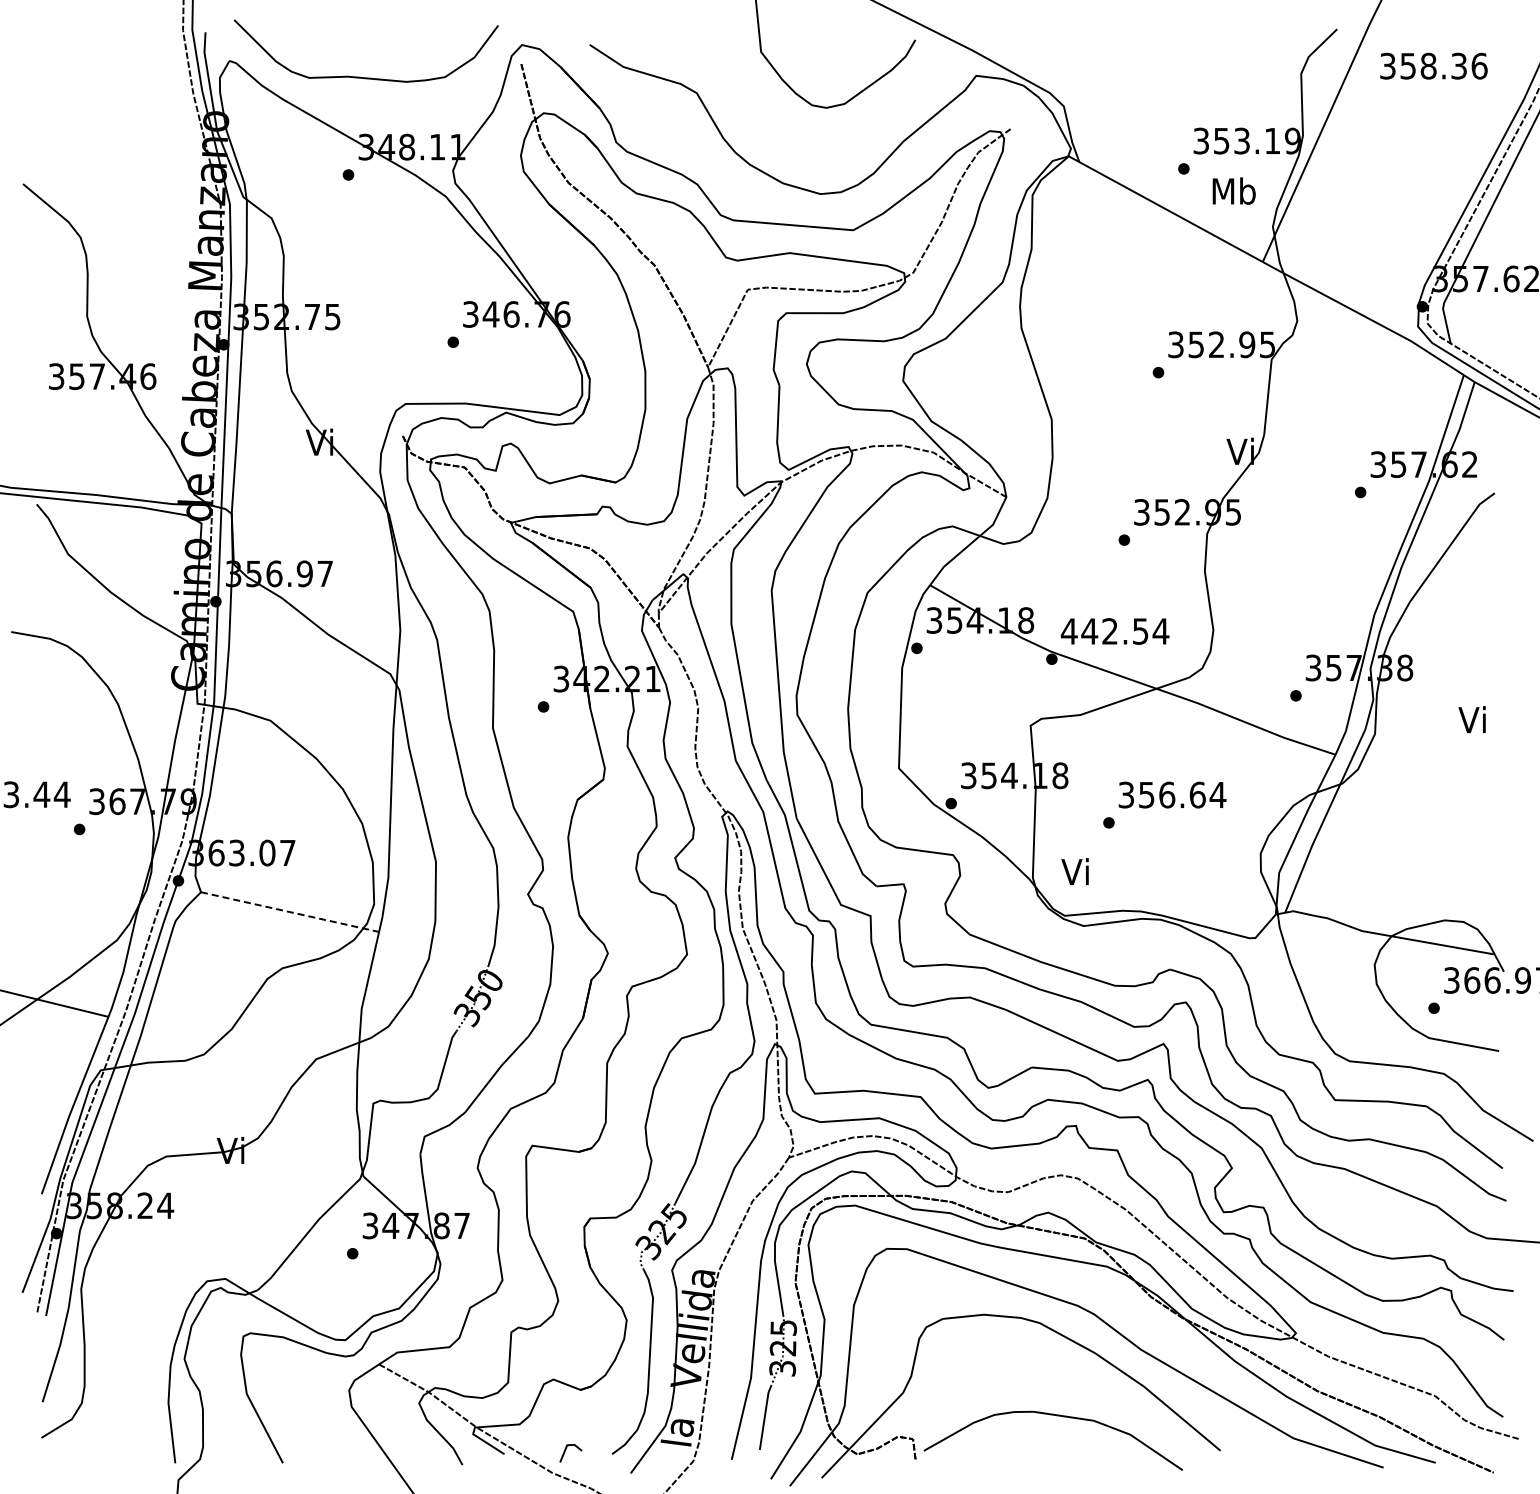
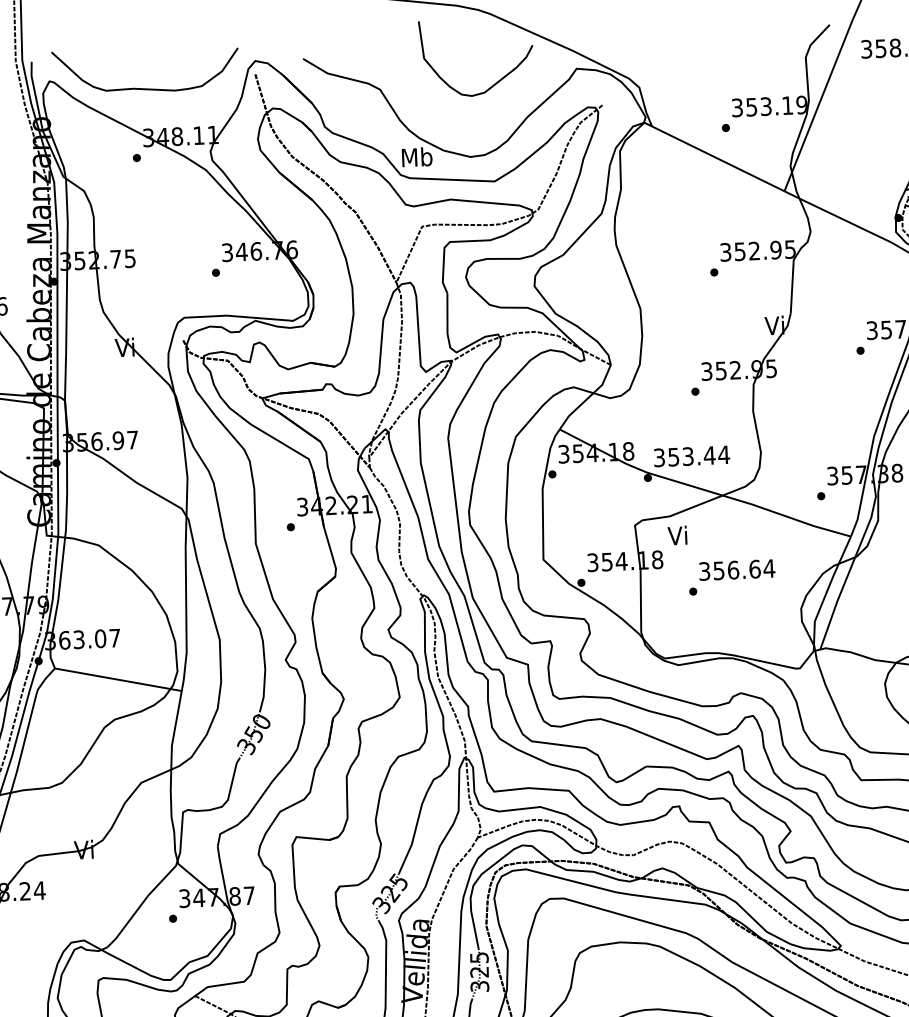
text: (1233, 190) -> (416, 156), moved
text: (1104, 631) -> (684, 456), 442.54 -> 353.44
text: (1074, 871) -> (677, 535), moved
line: (290, 912) -> (118, 680), dashed -> solid

